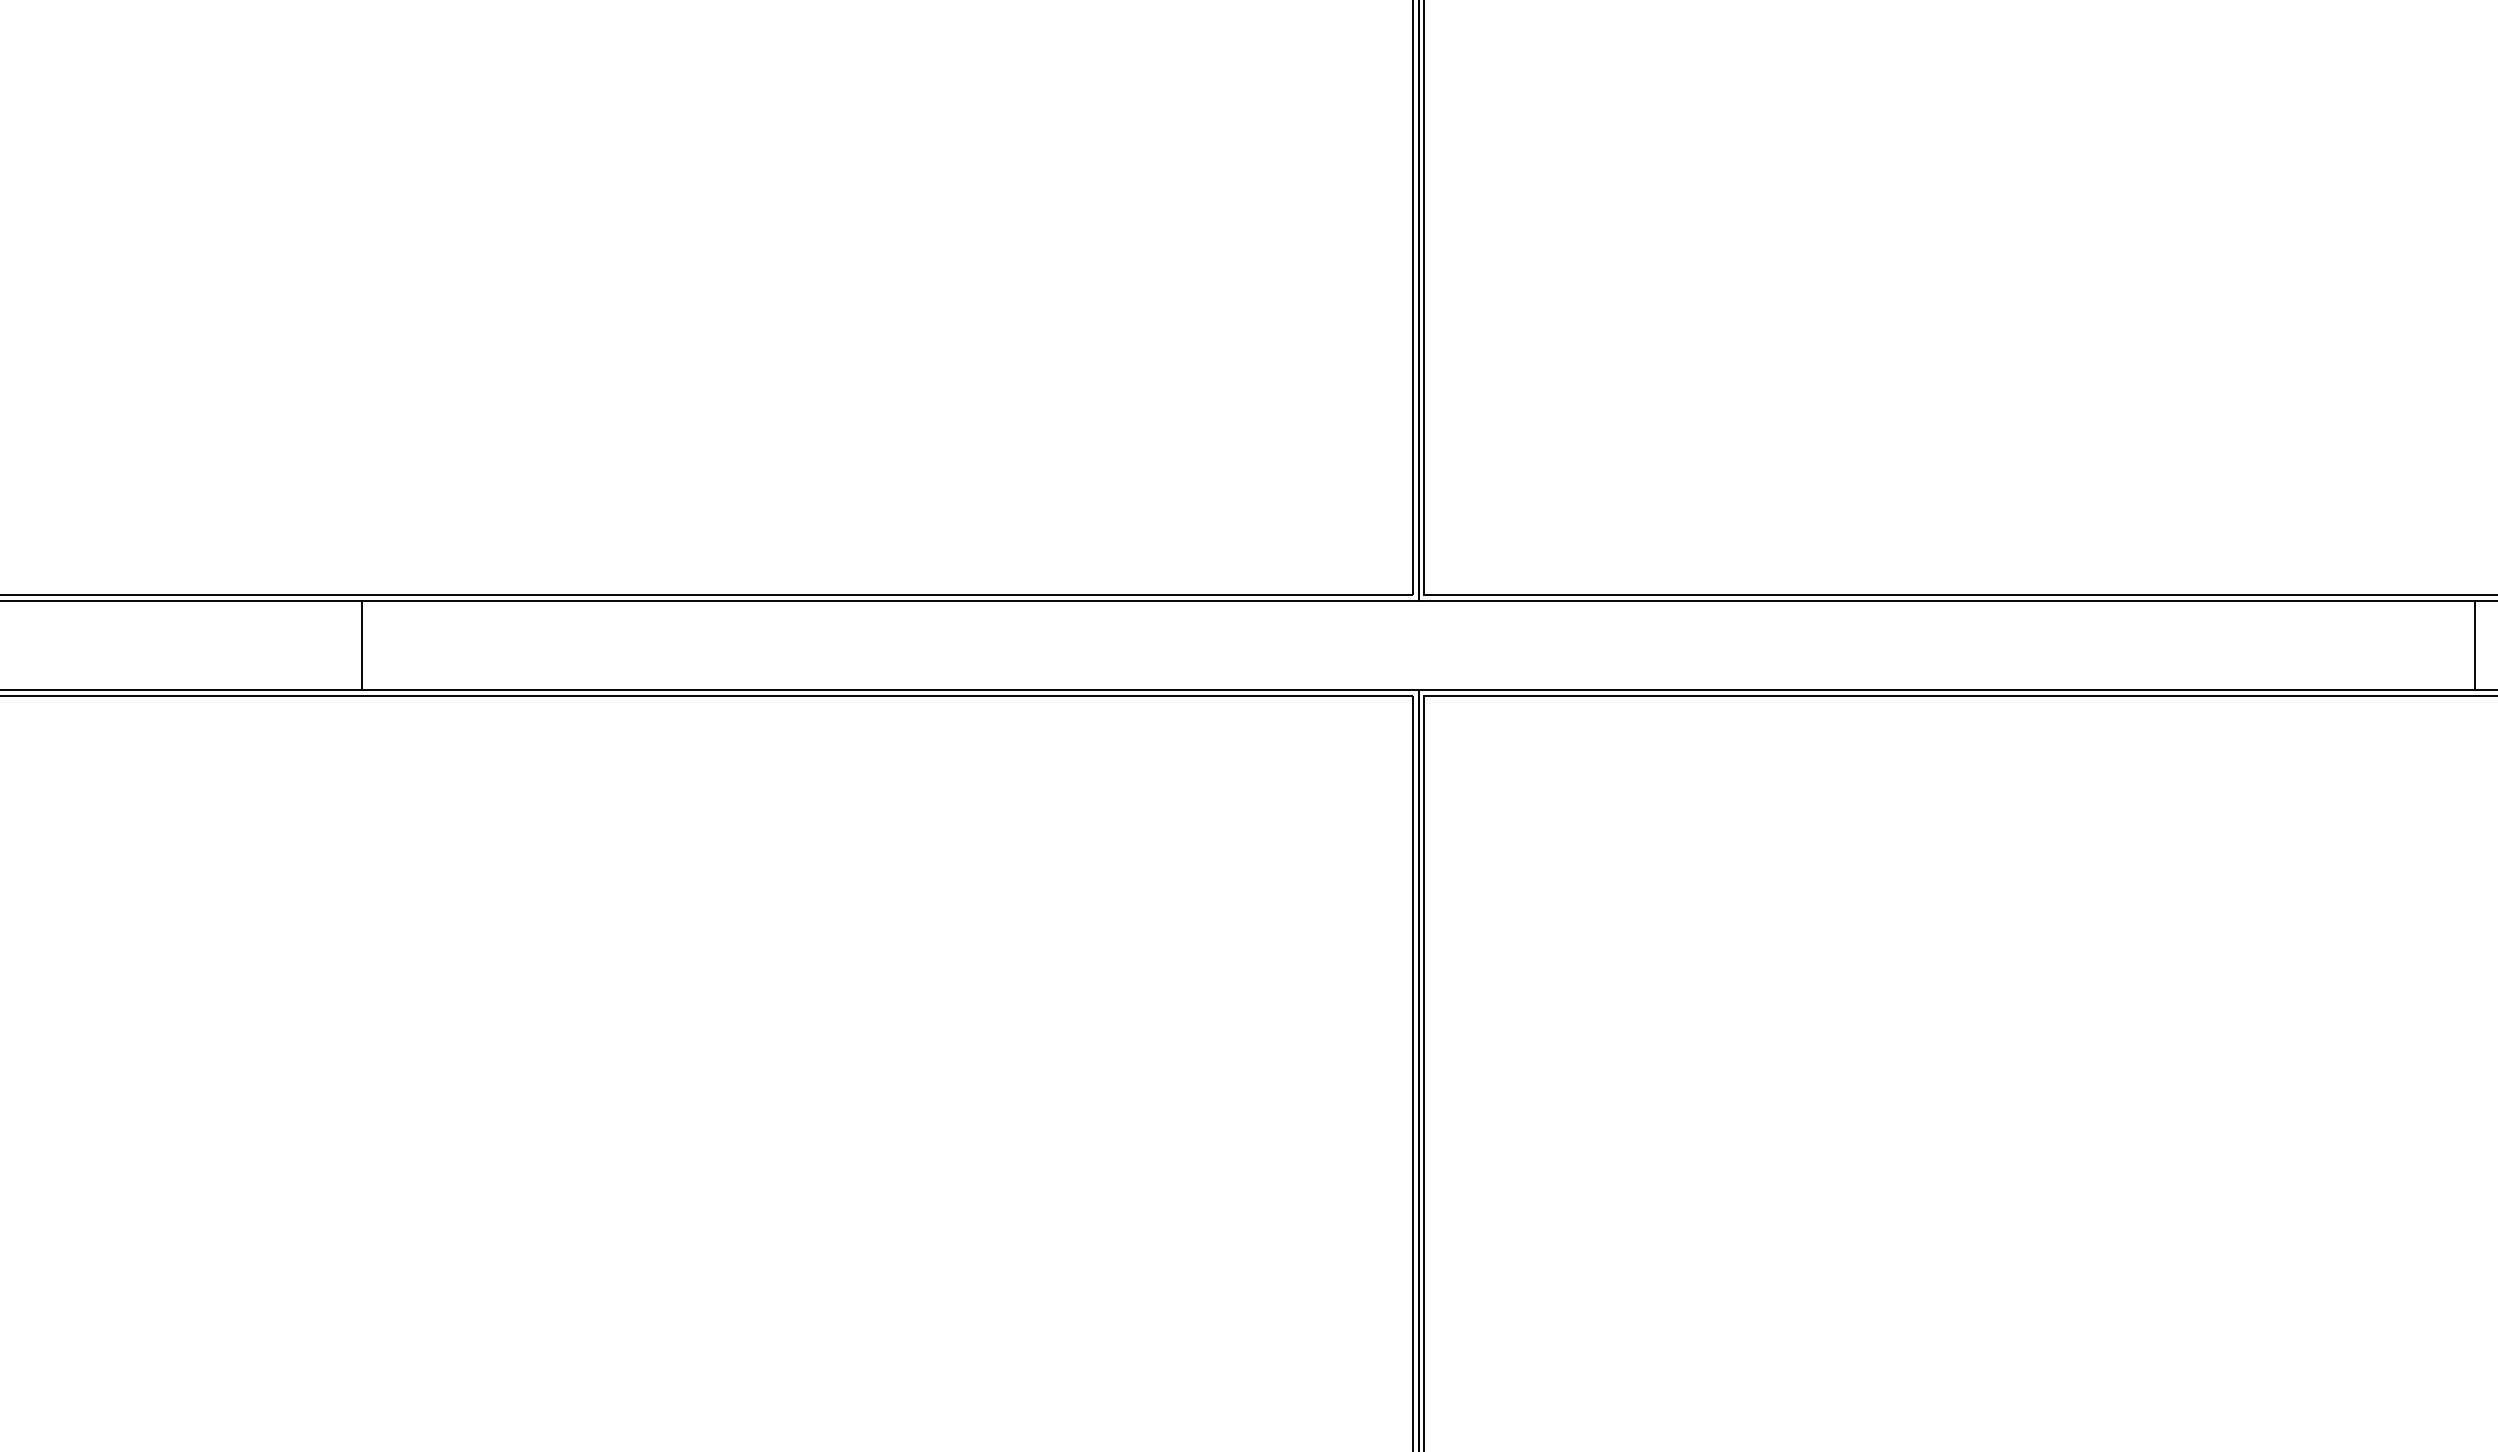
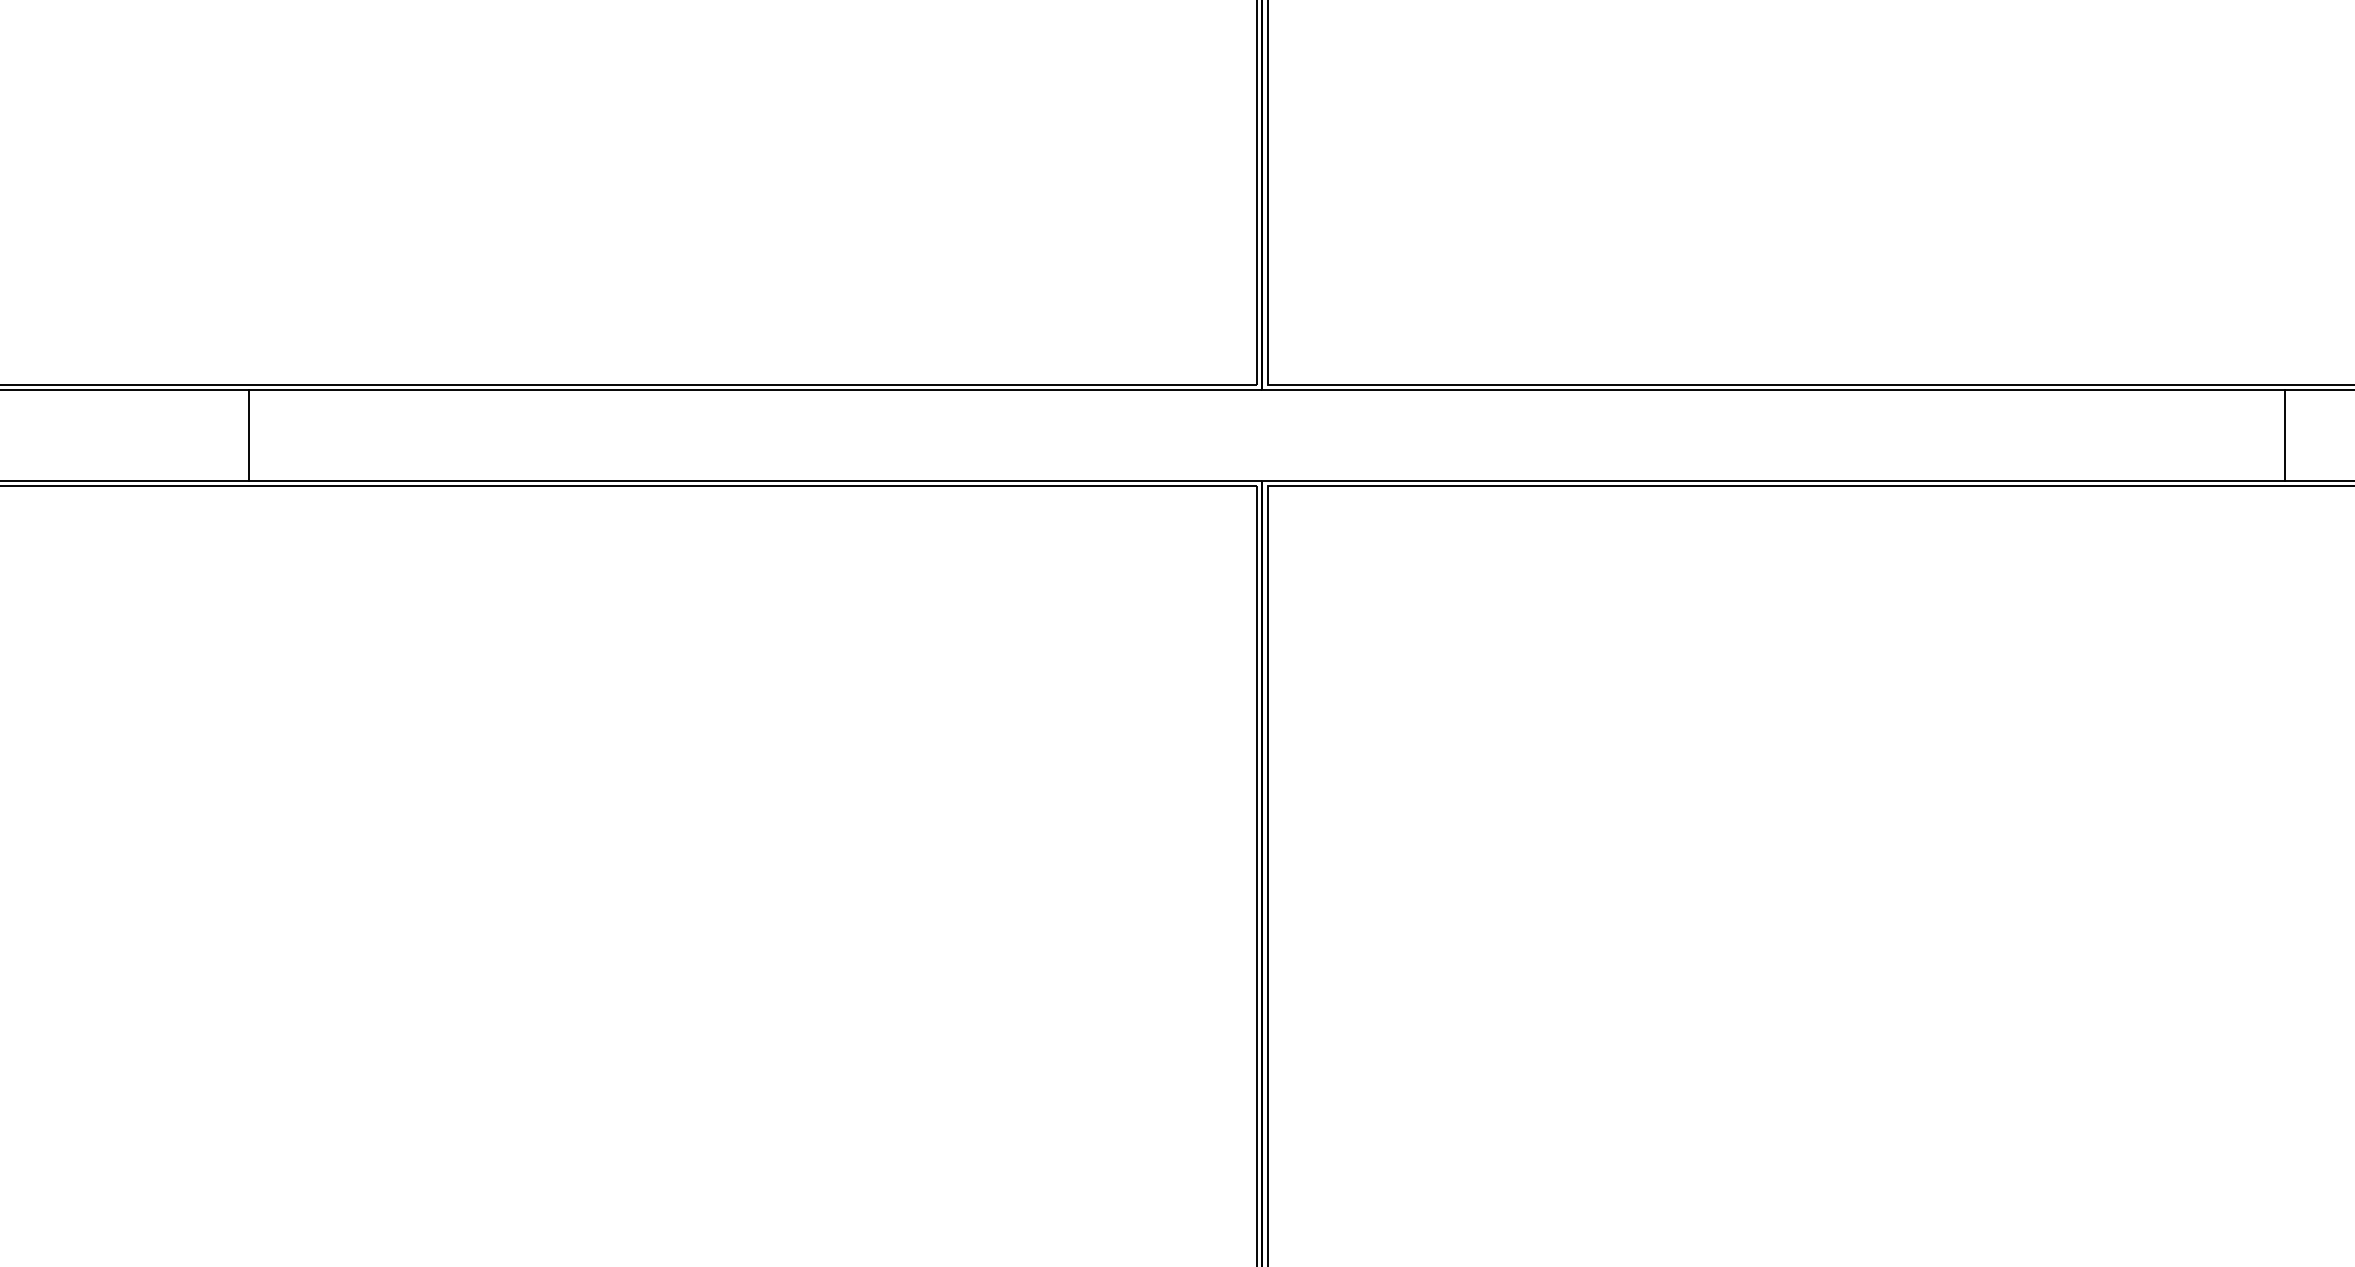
line: (361, 645) -> (249, 435), moved
line: (2475, 645) -> (2284, 435), moved

